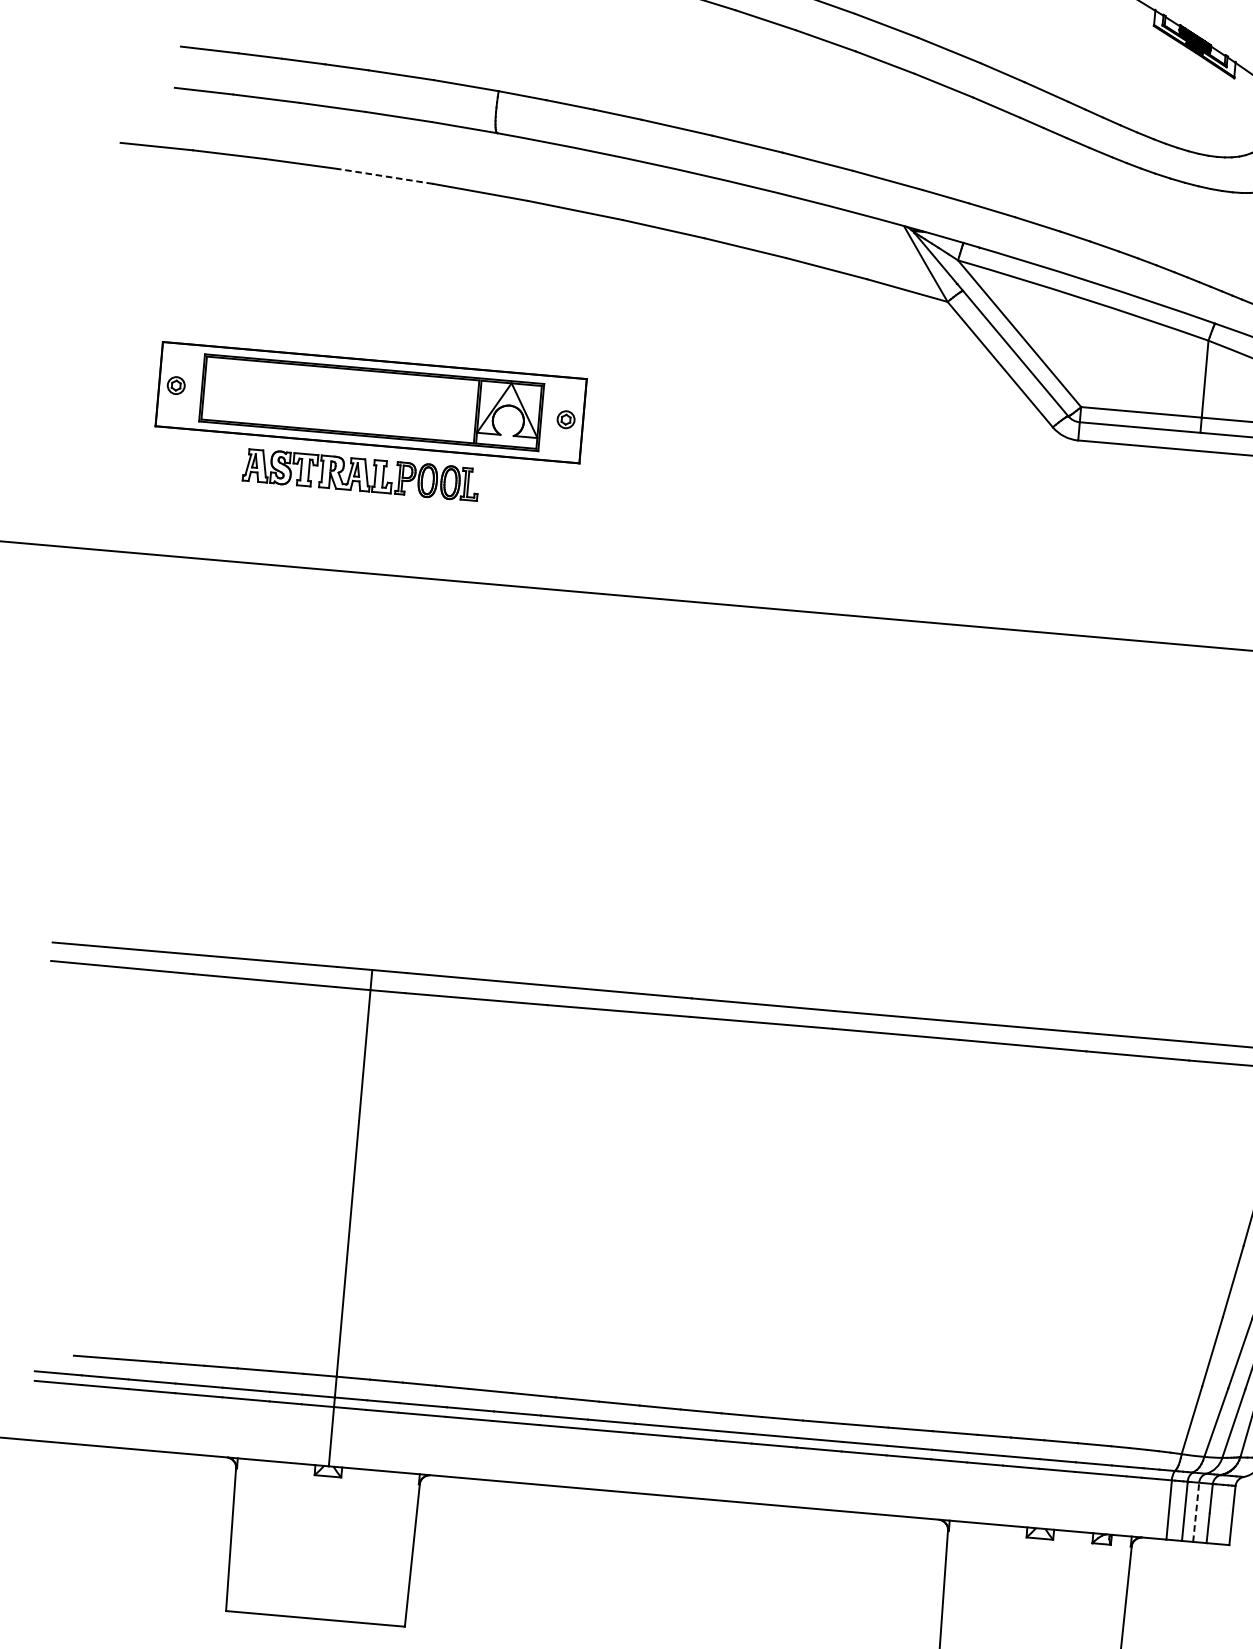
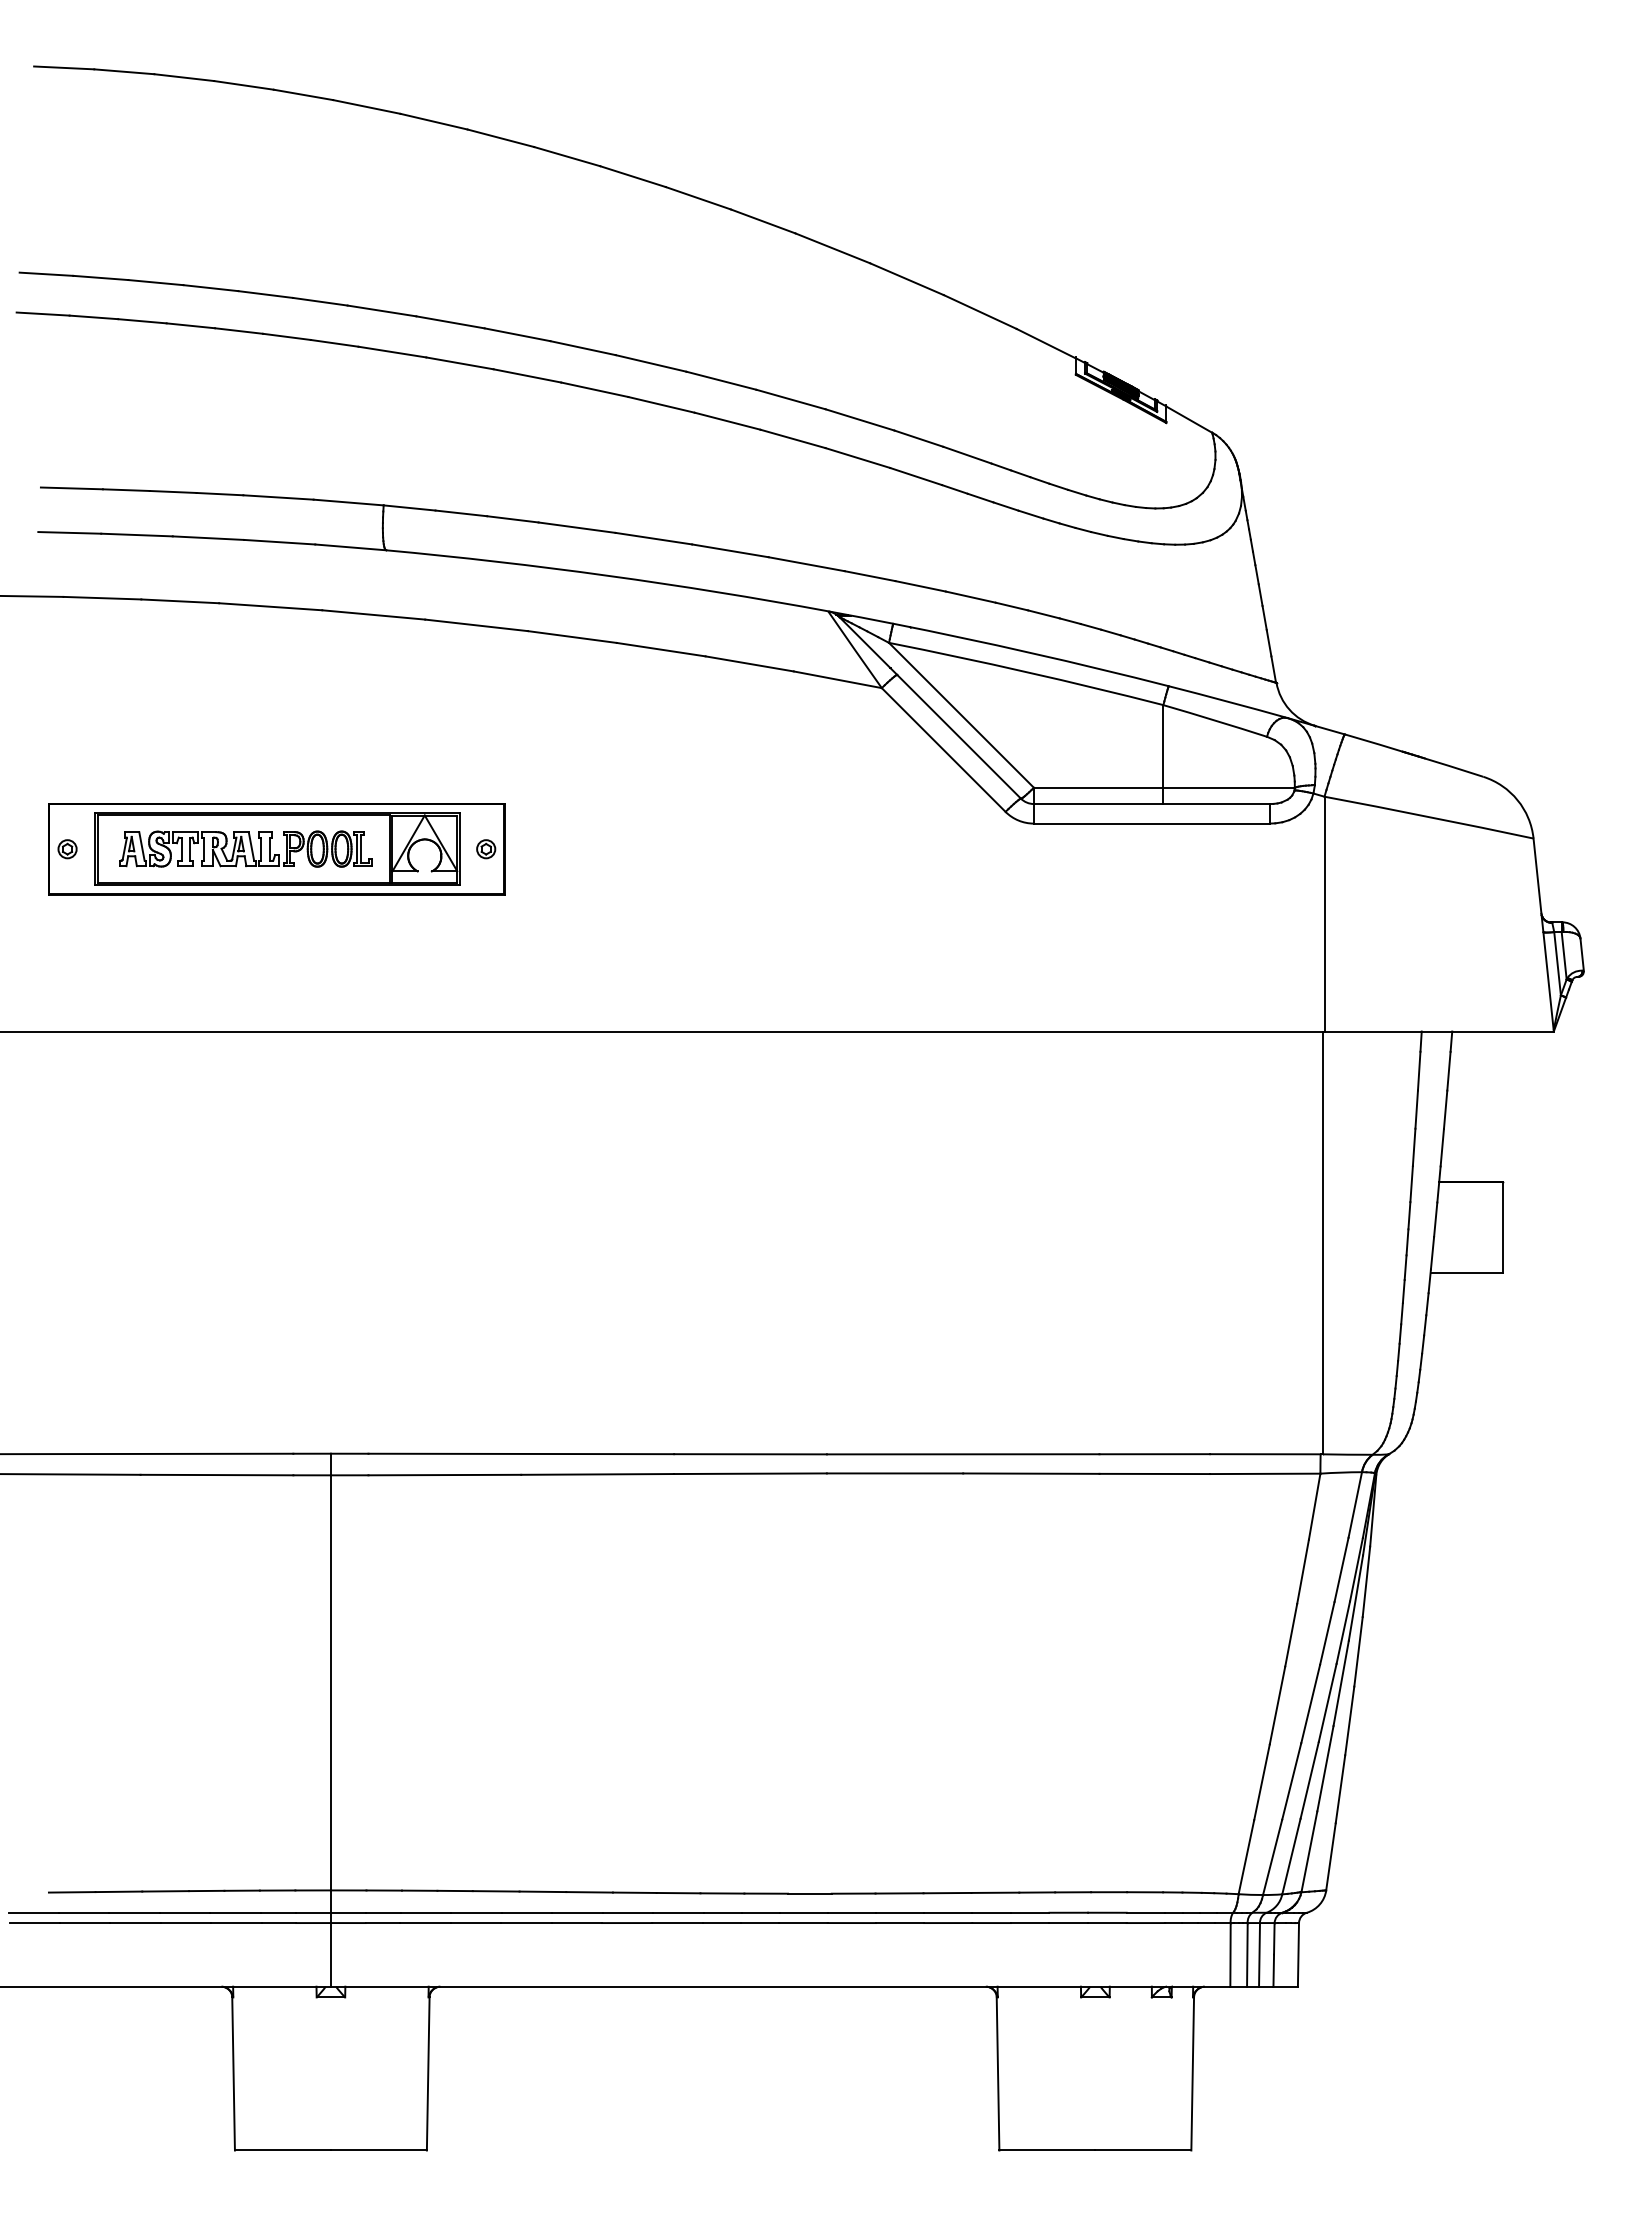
line: (385, 176) -> (270, 606), dashed -> solid
part: (360, 474) -> (245, 848), moved
line: (1196, 1512) -> (1259, 1954), dashed -> solid

